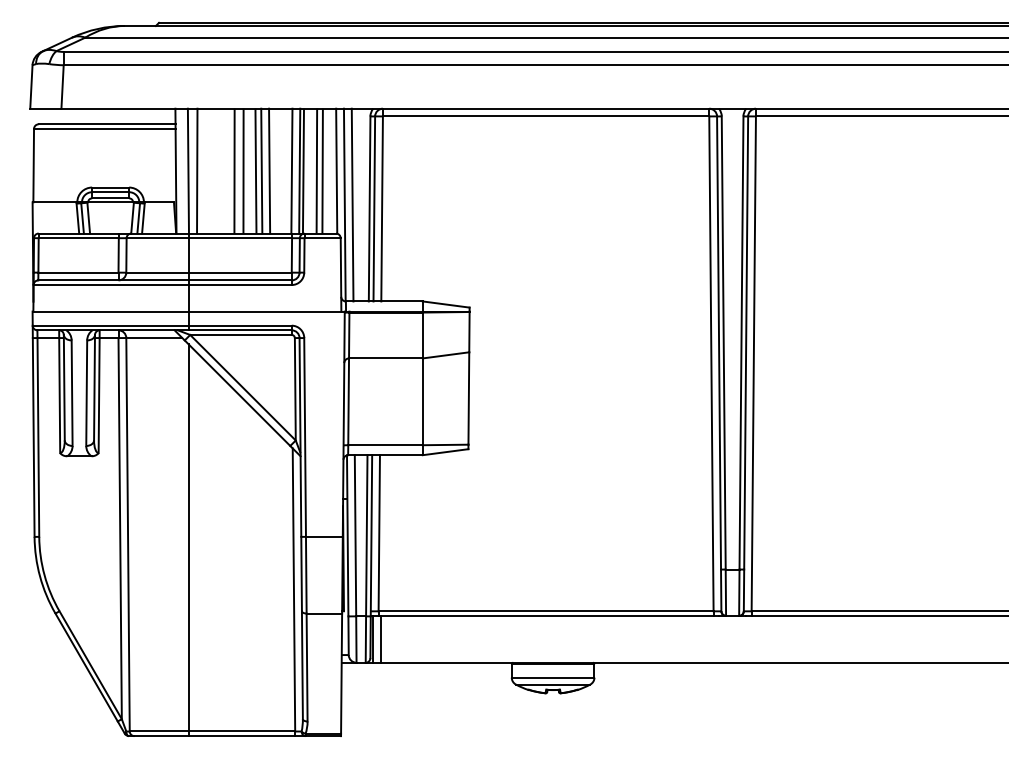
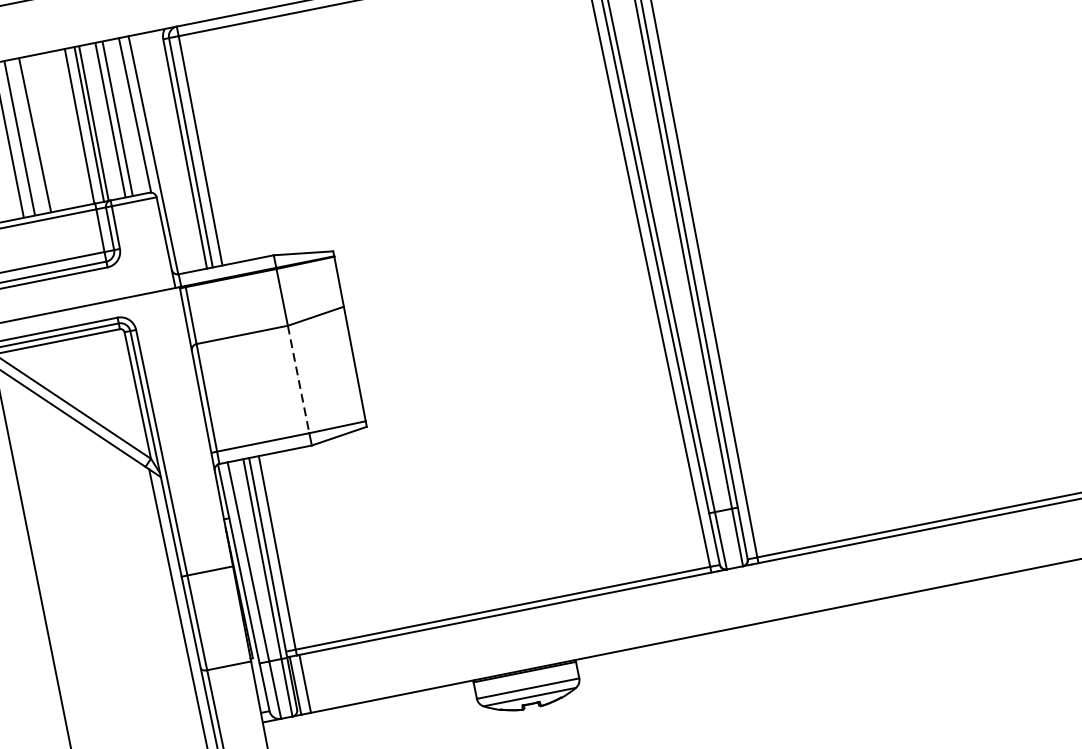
line: (261, 170) -> (41, 133), removed
line: (269, 170) -> (51, 131), removed
line: (352, 204) -> (162, 152), removed
line: (422, 402) -> (298, 380), solid -> dashed

